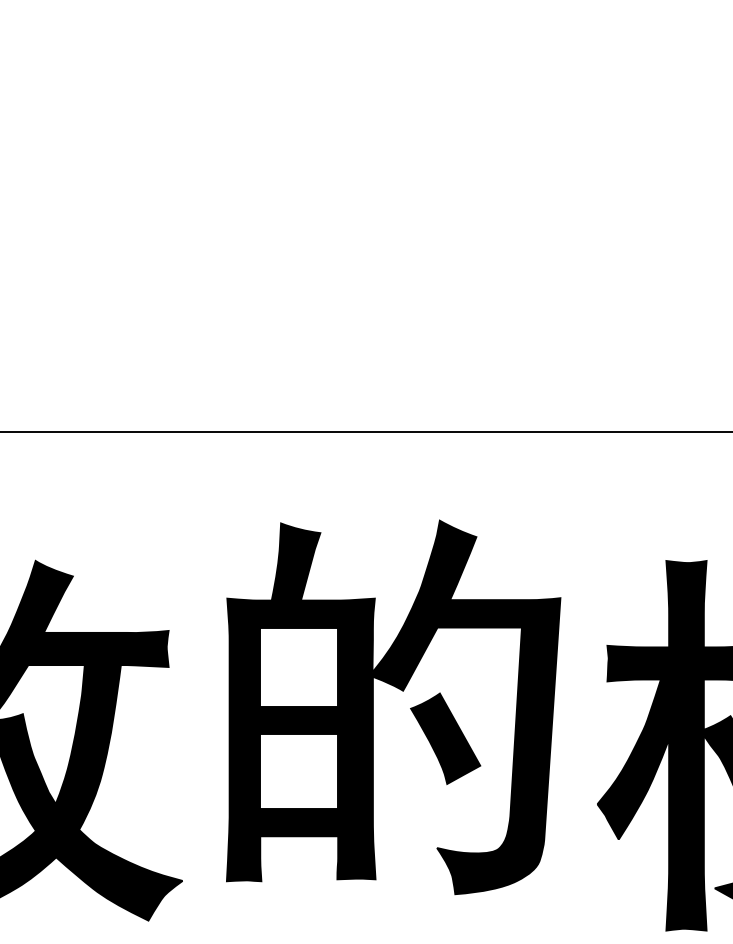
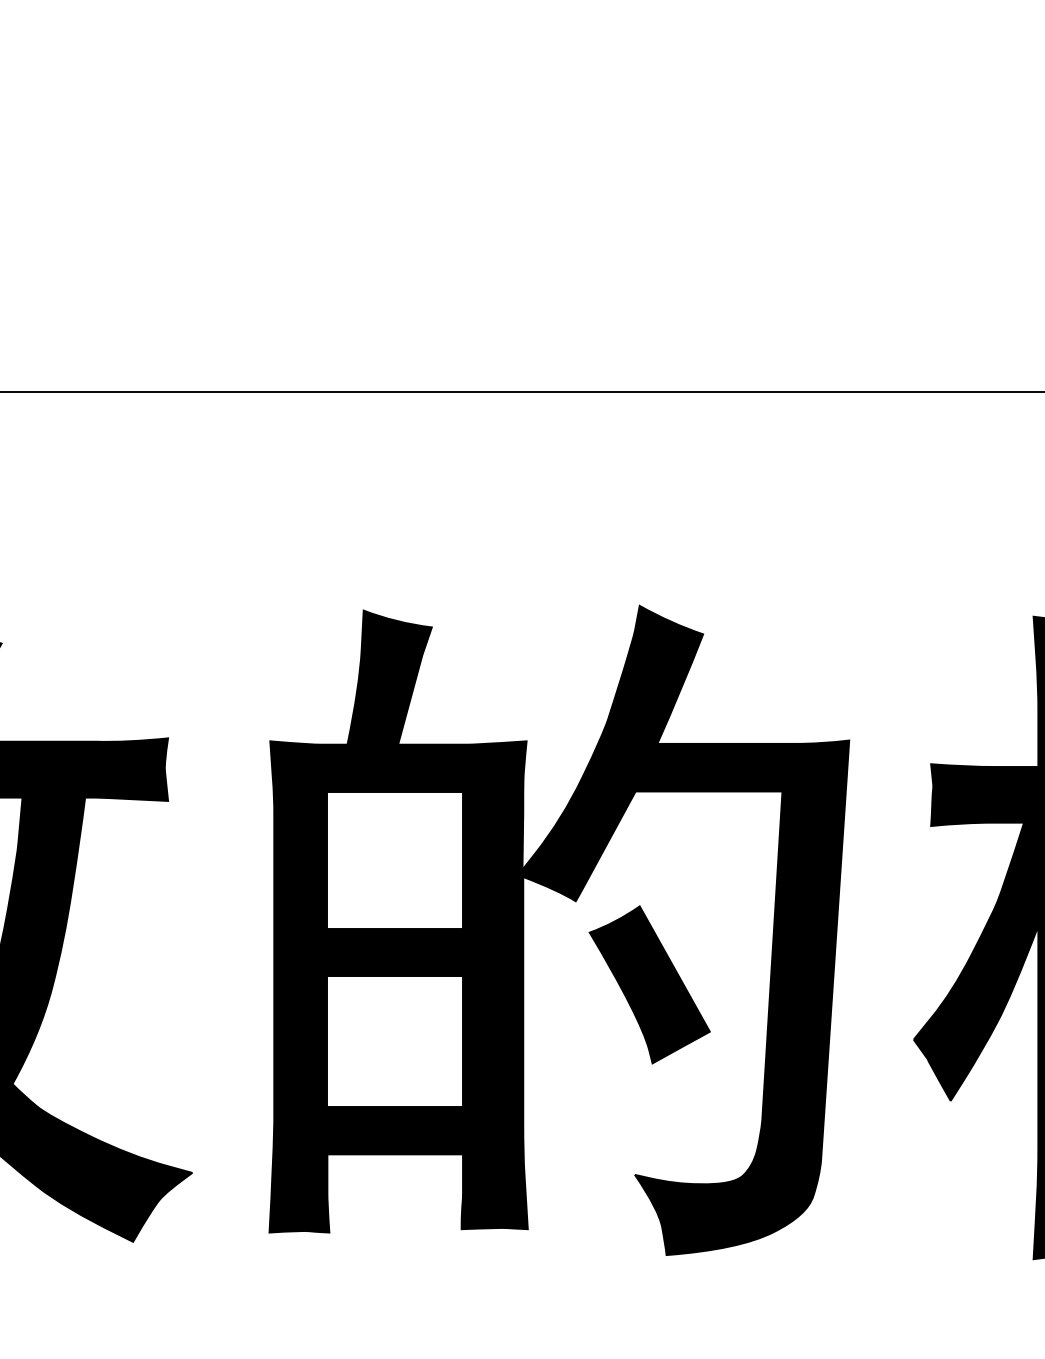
part: (410, 708) -> (588, 932), moved

